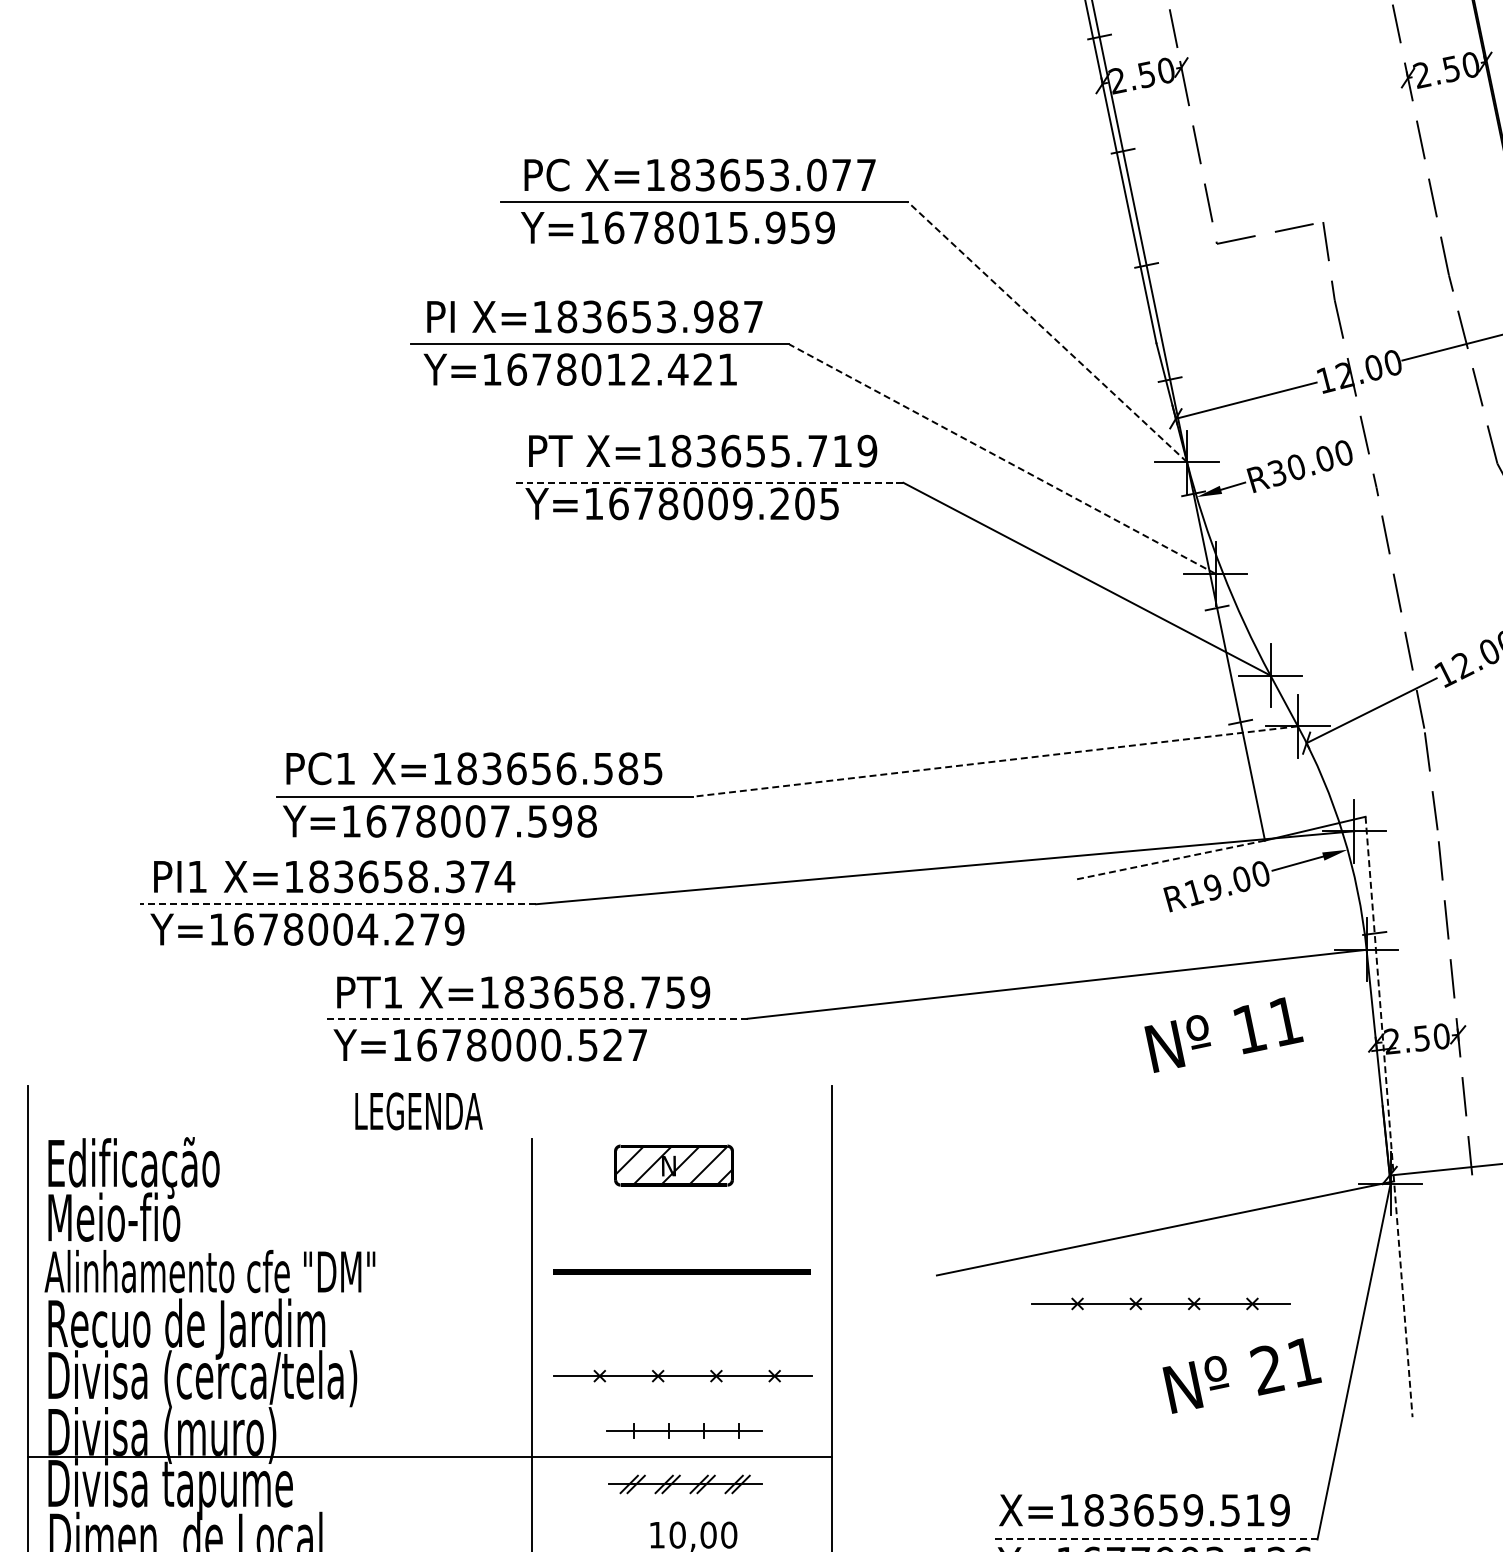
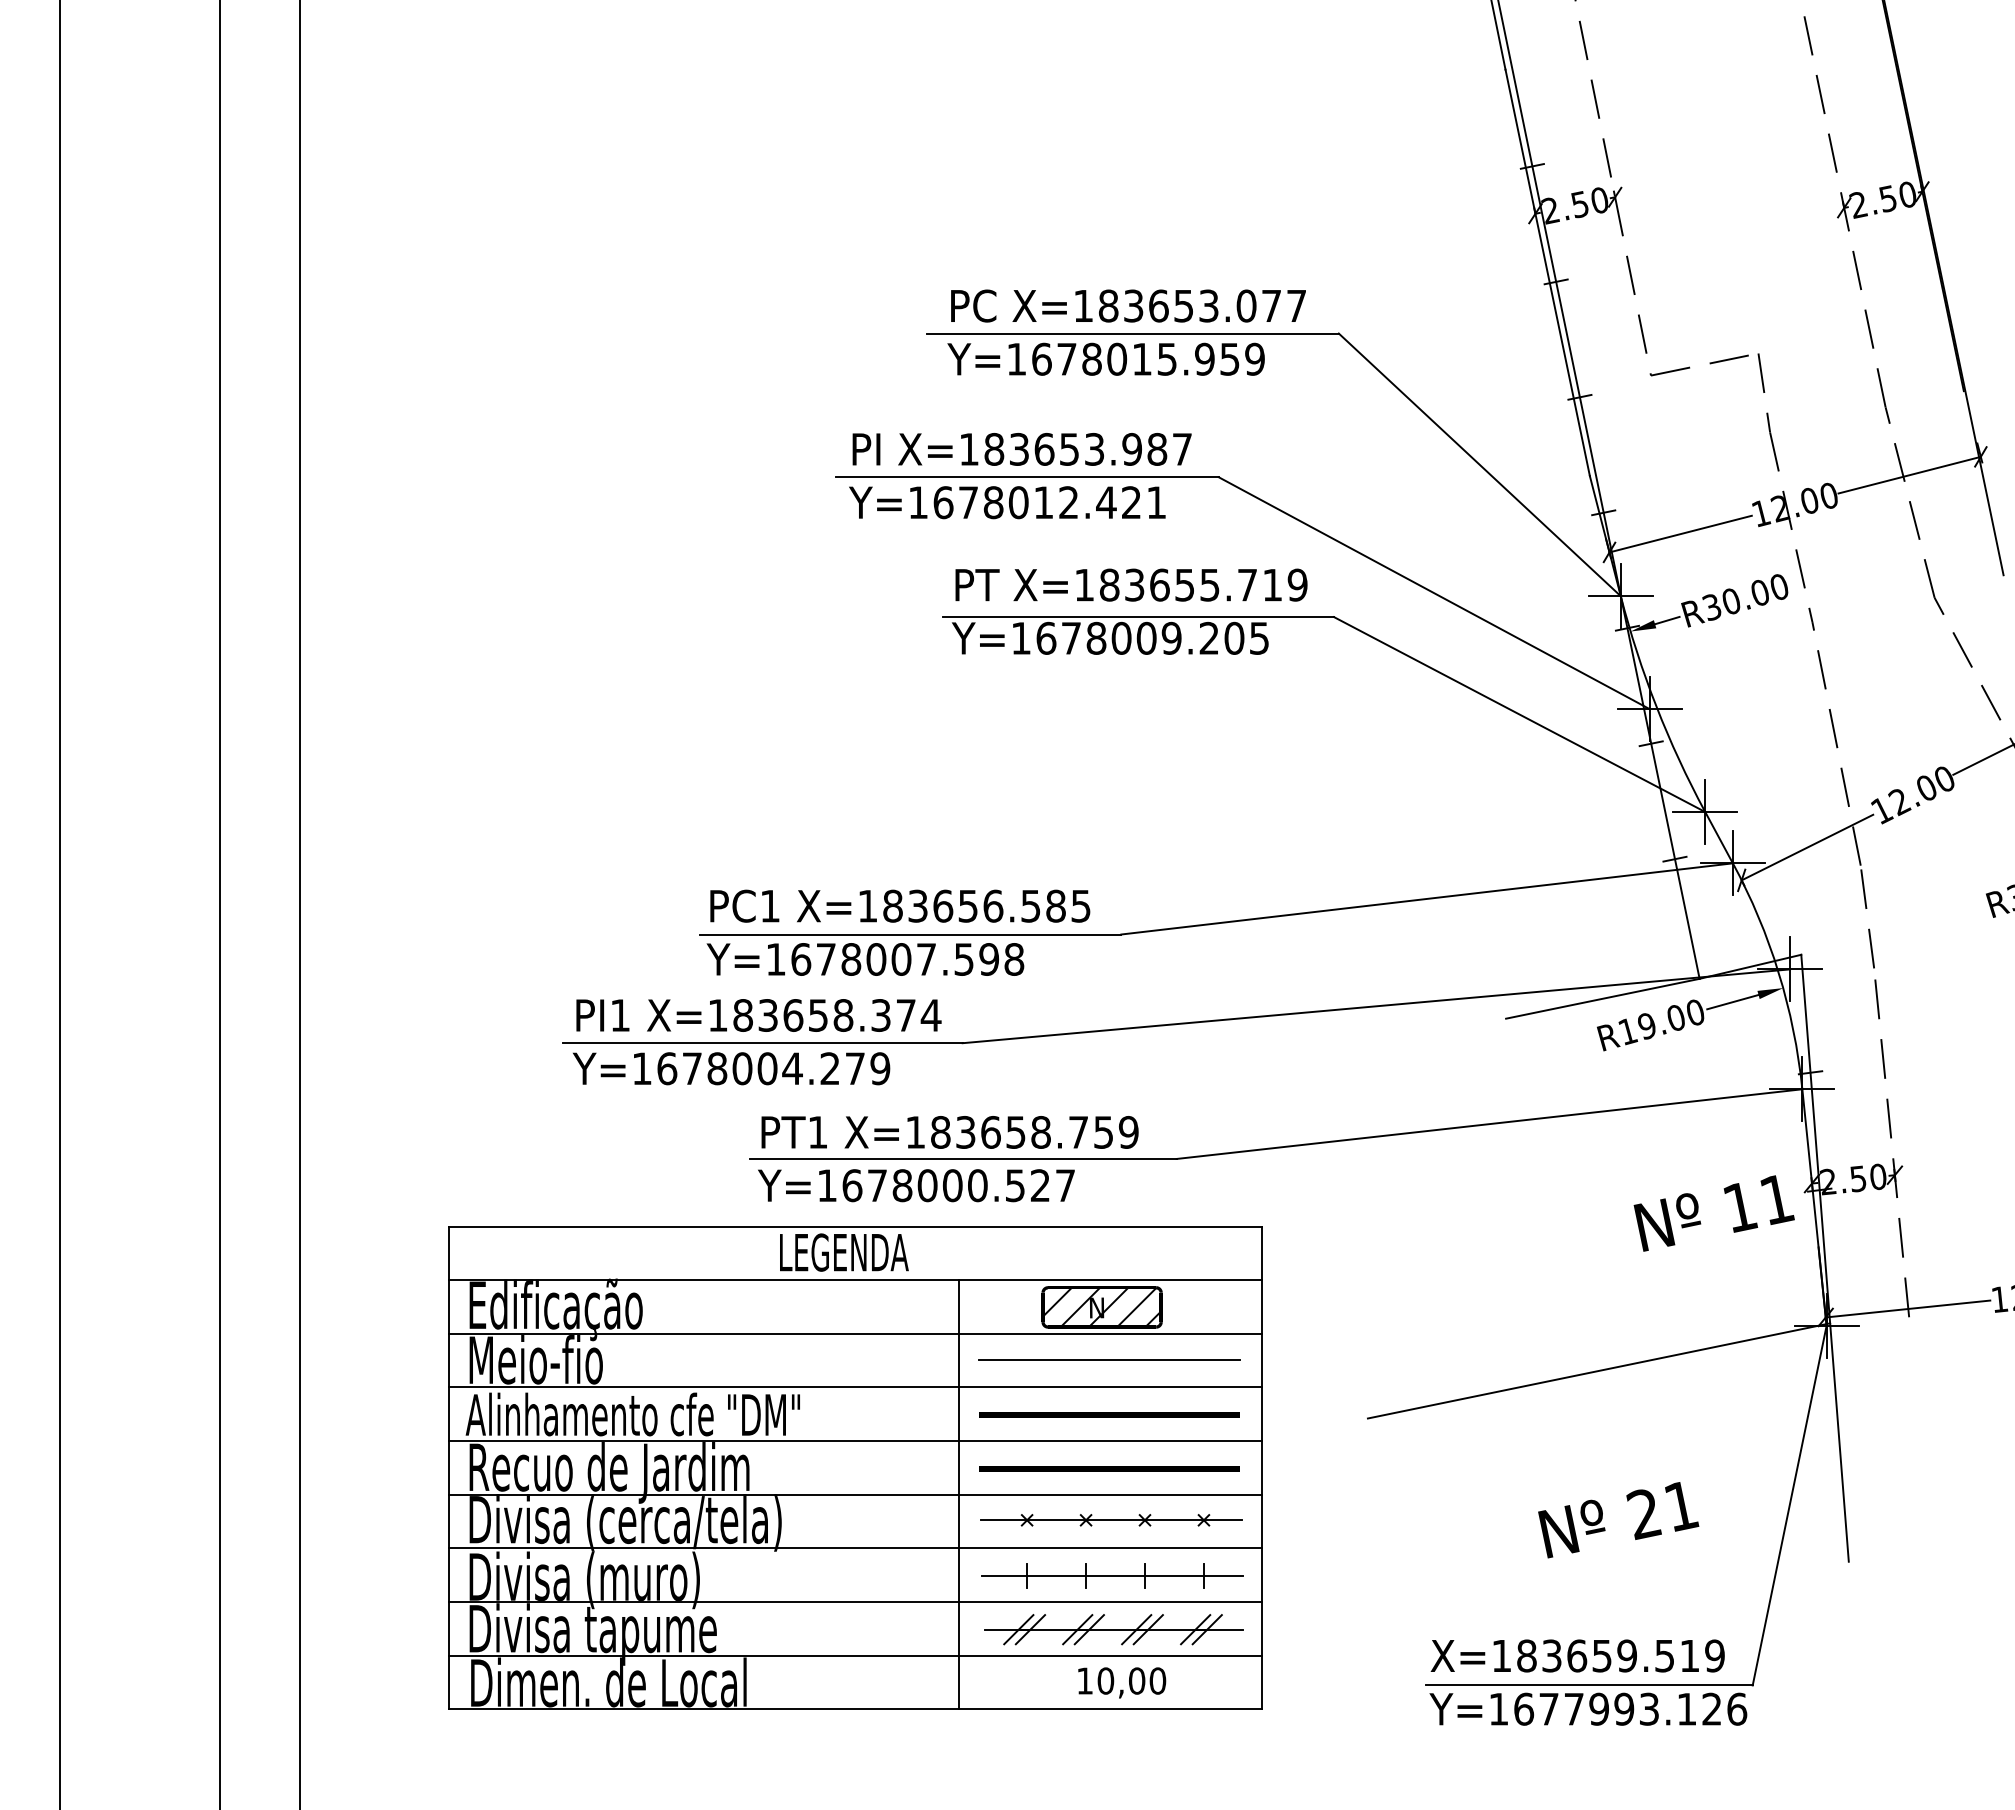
line: (1047, 331) -> (1479, 464), dashed -> solid
line: (1002, 459) -> (1434, 593), dashed -> solid
line: (709, 483) -> (1138, 617), dashed -> solid
line: (995, 761) -> (1427, 898), dashed -> solid
line: (1168, 860) -> (1602, 998), dashed -> solid
line: (338, 904) -> (762, 1043), dashed -> solid
line: (535, 1018) -> (962, 1158), dashed -> solid
text: (1223, 1035) -> (1713, 1213), moved
line: (430, 1085) -> (855, 1226), added
line: (1389, 1117) -> (1825, 1258), dashed -> solid
line: (430, 1138) -> (855, 1280), added
line: (430, 1191) -> (855, 1333), added
line: (681, 1218) -> (1109, 1360), added
line: (430, 1244) -> (855, 1387), added
line: (430, 1298) -> (855, 1441), added
part: (1161, 1304) -> (1594, 1447), removed
line: (681, 1324) -> (1109, 1468), added
line: (430, 1350) -> (855, 1494), added
text: (1242, 1376) -> (1618, 1520), moved
line: (430, 1404) -> (855, 1548), added
part: (684, 1430) -> (1112, 1575), size x1.67
part: (685, 1484) -> (1113, 1629), size x1.67
line: (430, 1509) -> (855, 1655), added
line: (1155, 1539) -> (1588, 1685), dashed -> solid

